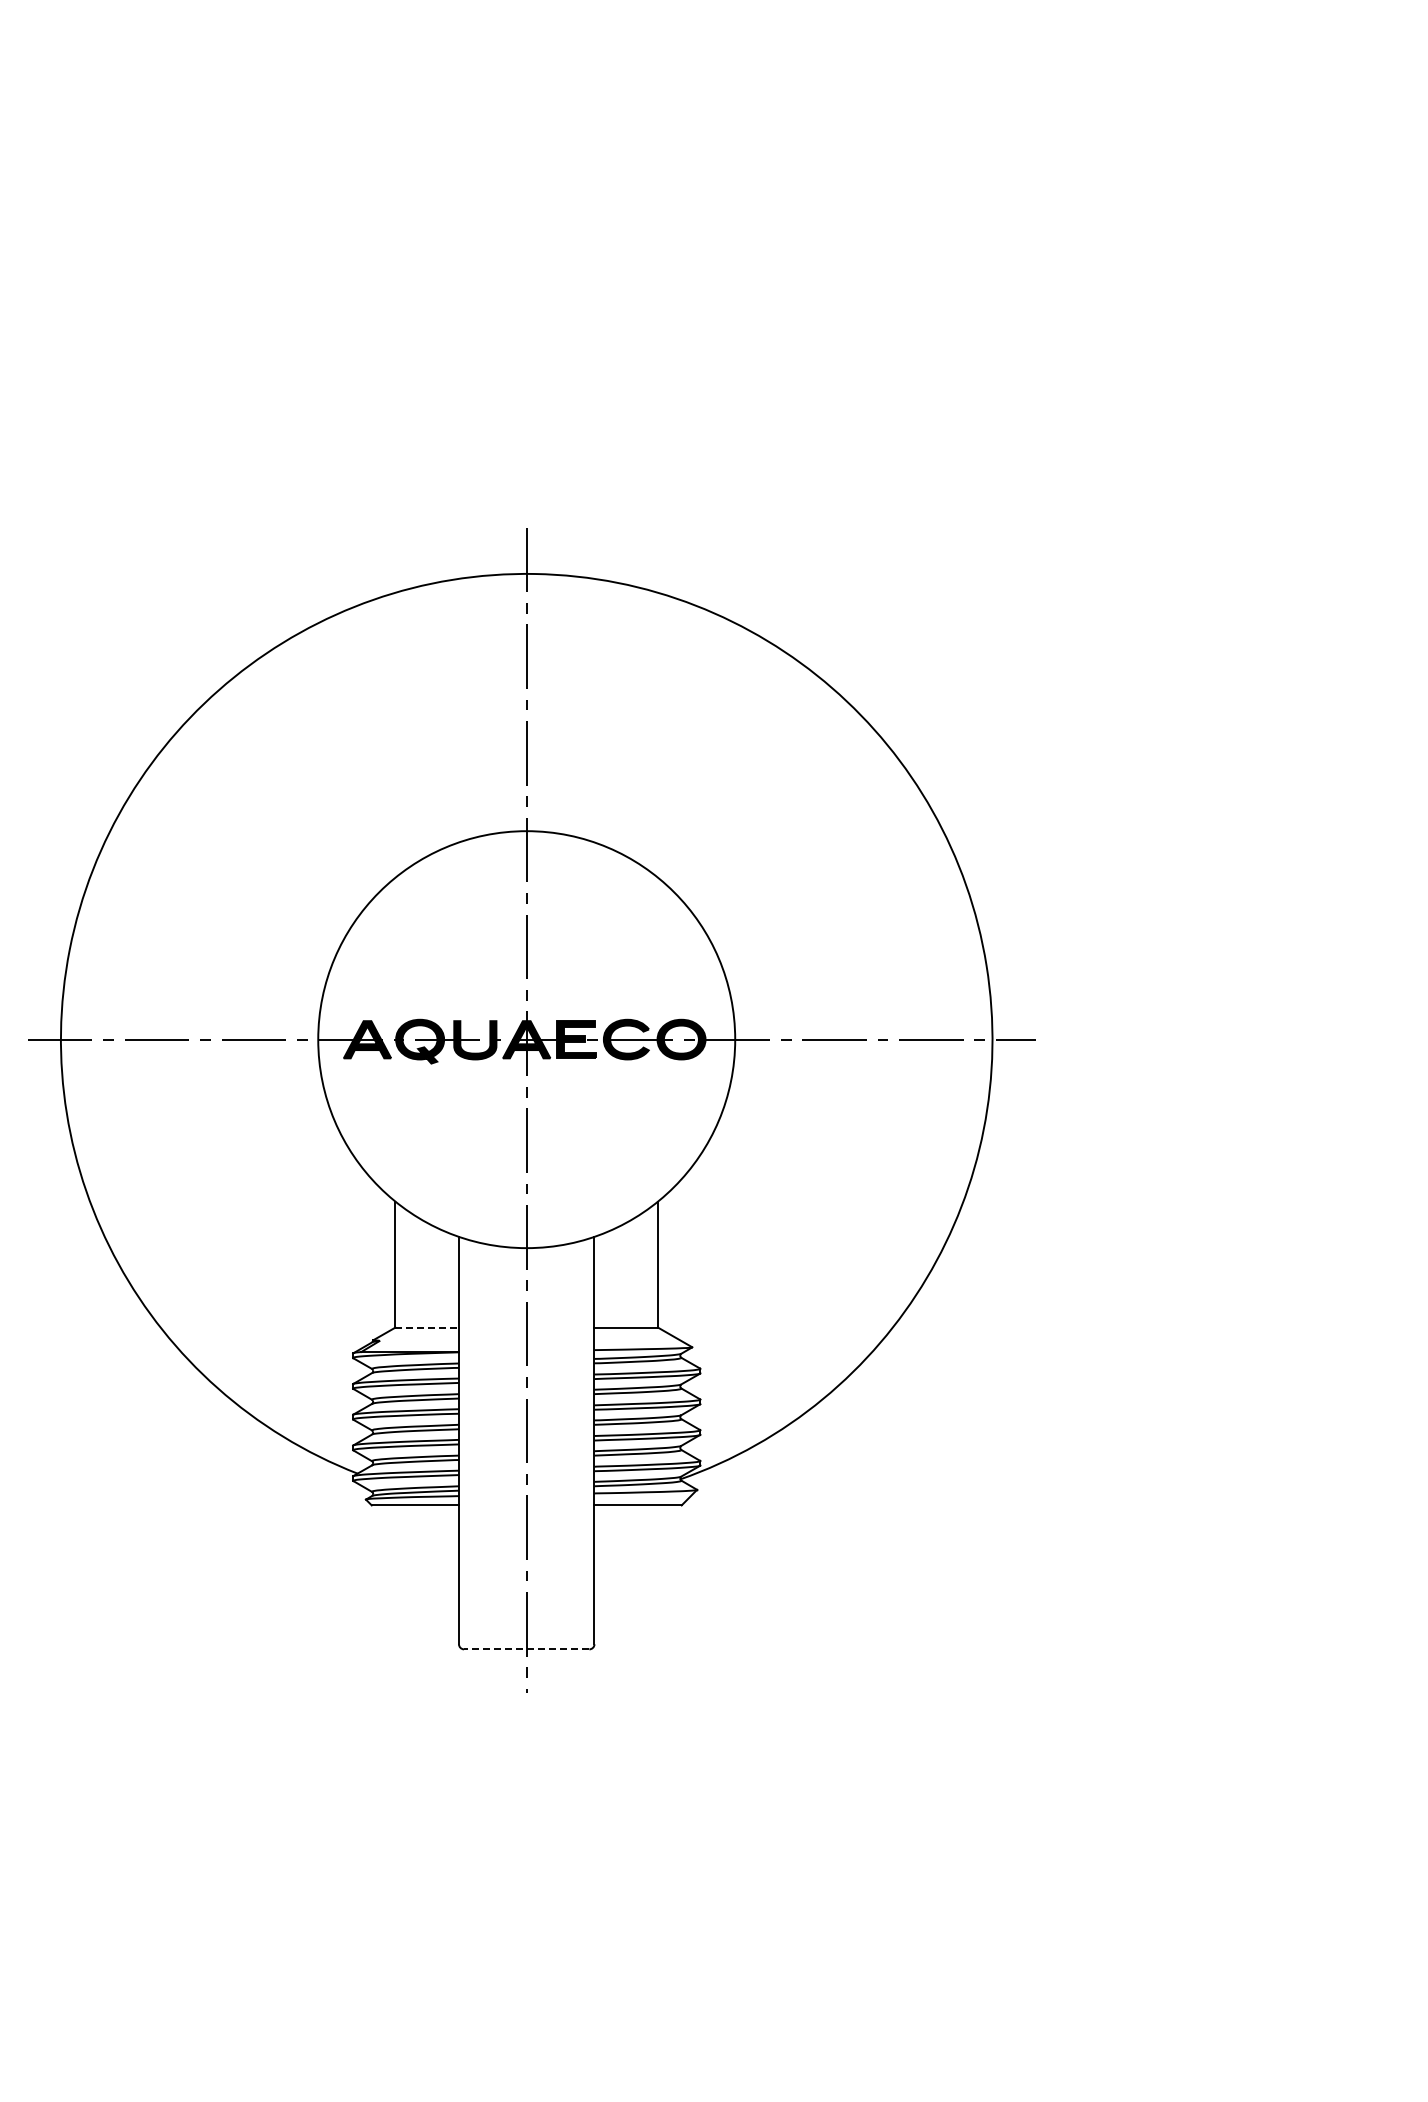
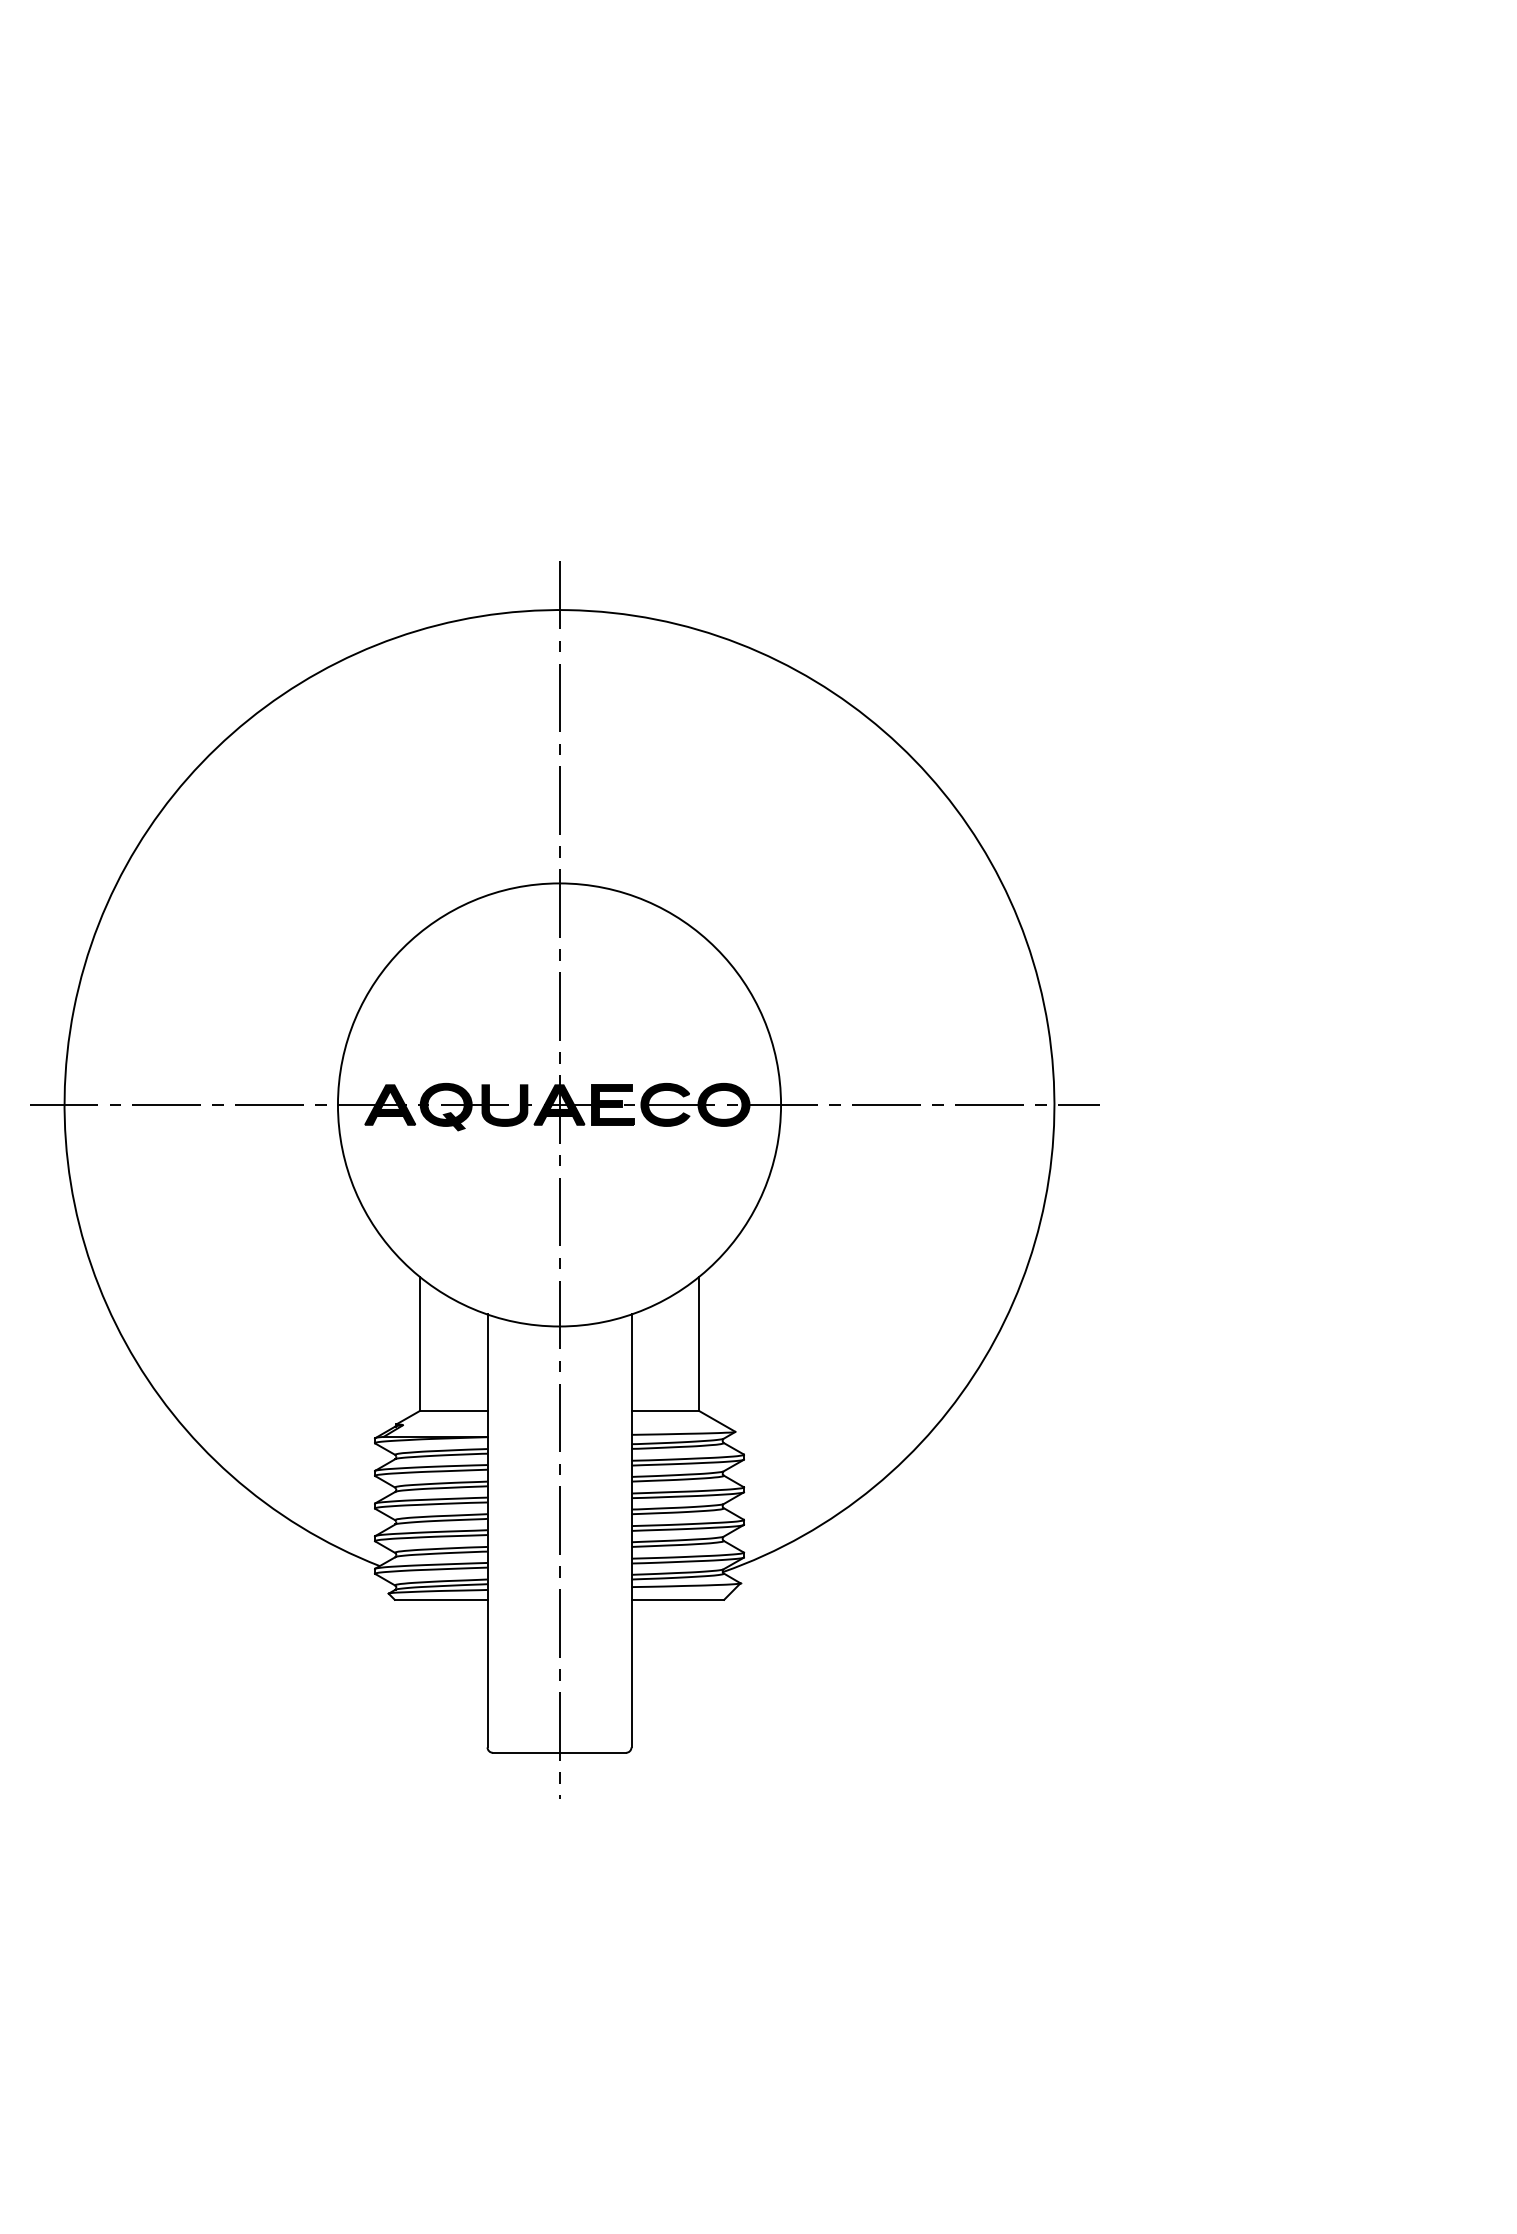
line: (427, 1327) -> (454, 1410), dashed -> solid
line: (526, 1649) -> (559, 1752), dashed -> solid

